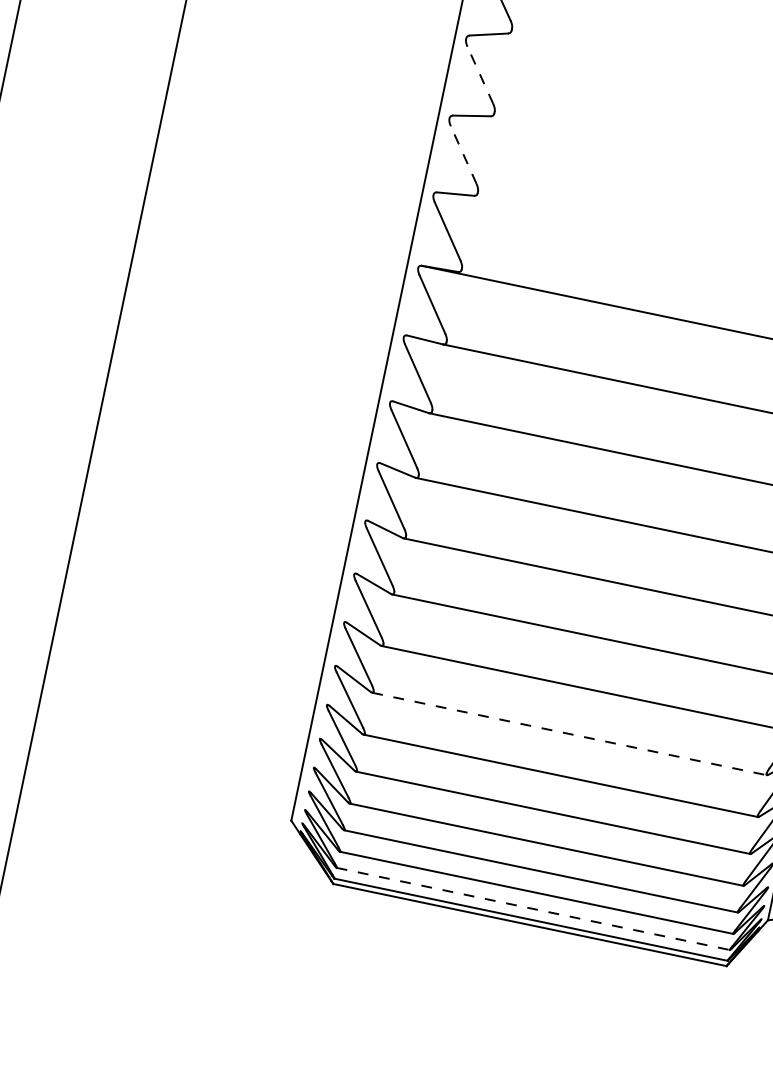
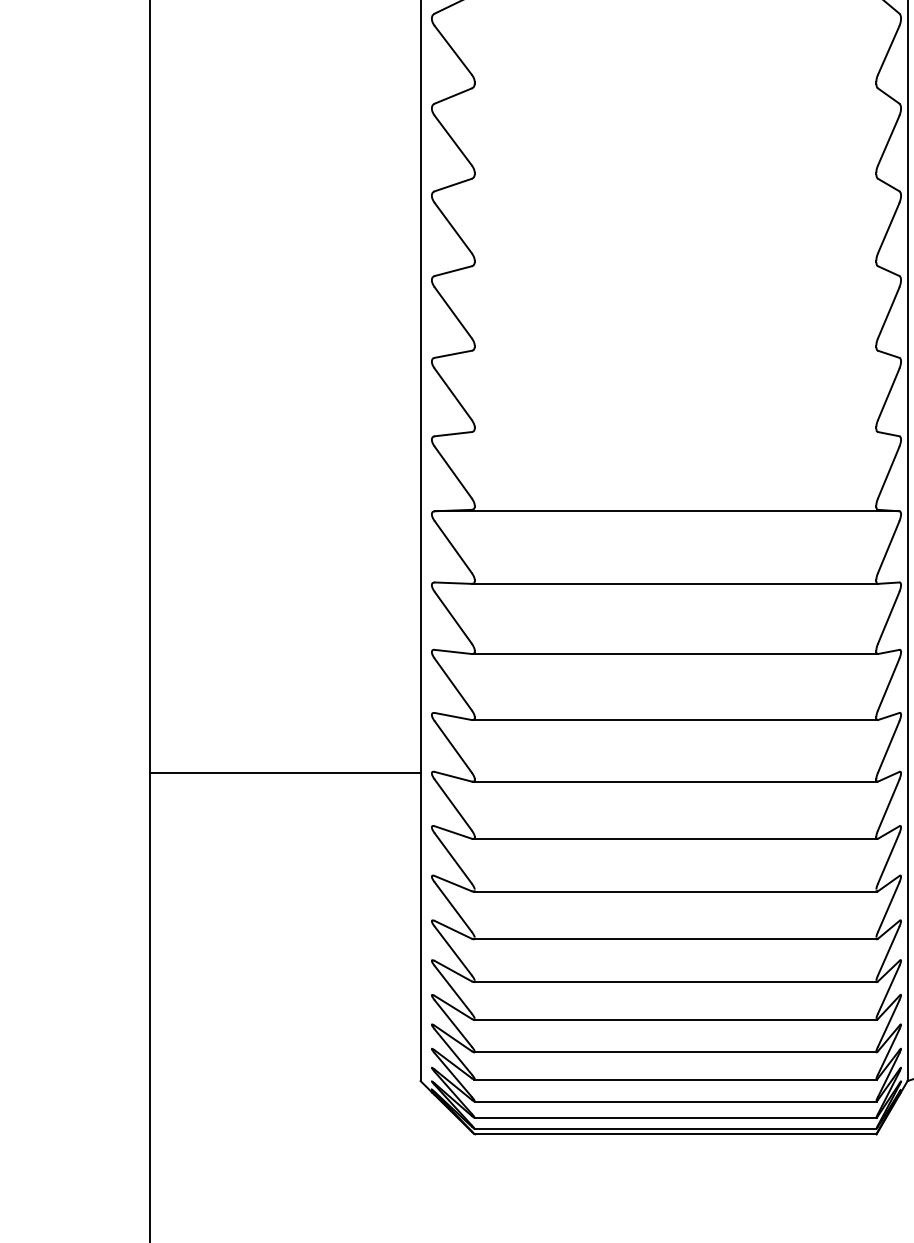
line: (479, 74) -> (452, 312), dashed -> solid
line: (463, 155) -> (453, 394), dashed -> solid
line: (222, 490) -> (285, 772), added
line: (569, 734) -> (675, 939), dashed -> solid
line: (533, 908) -> (675, 1117), dashed -> solid

